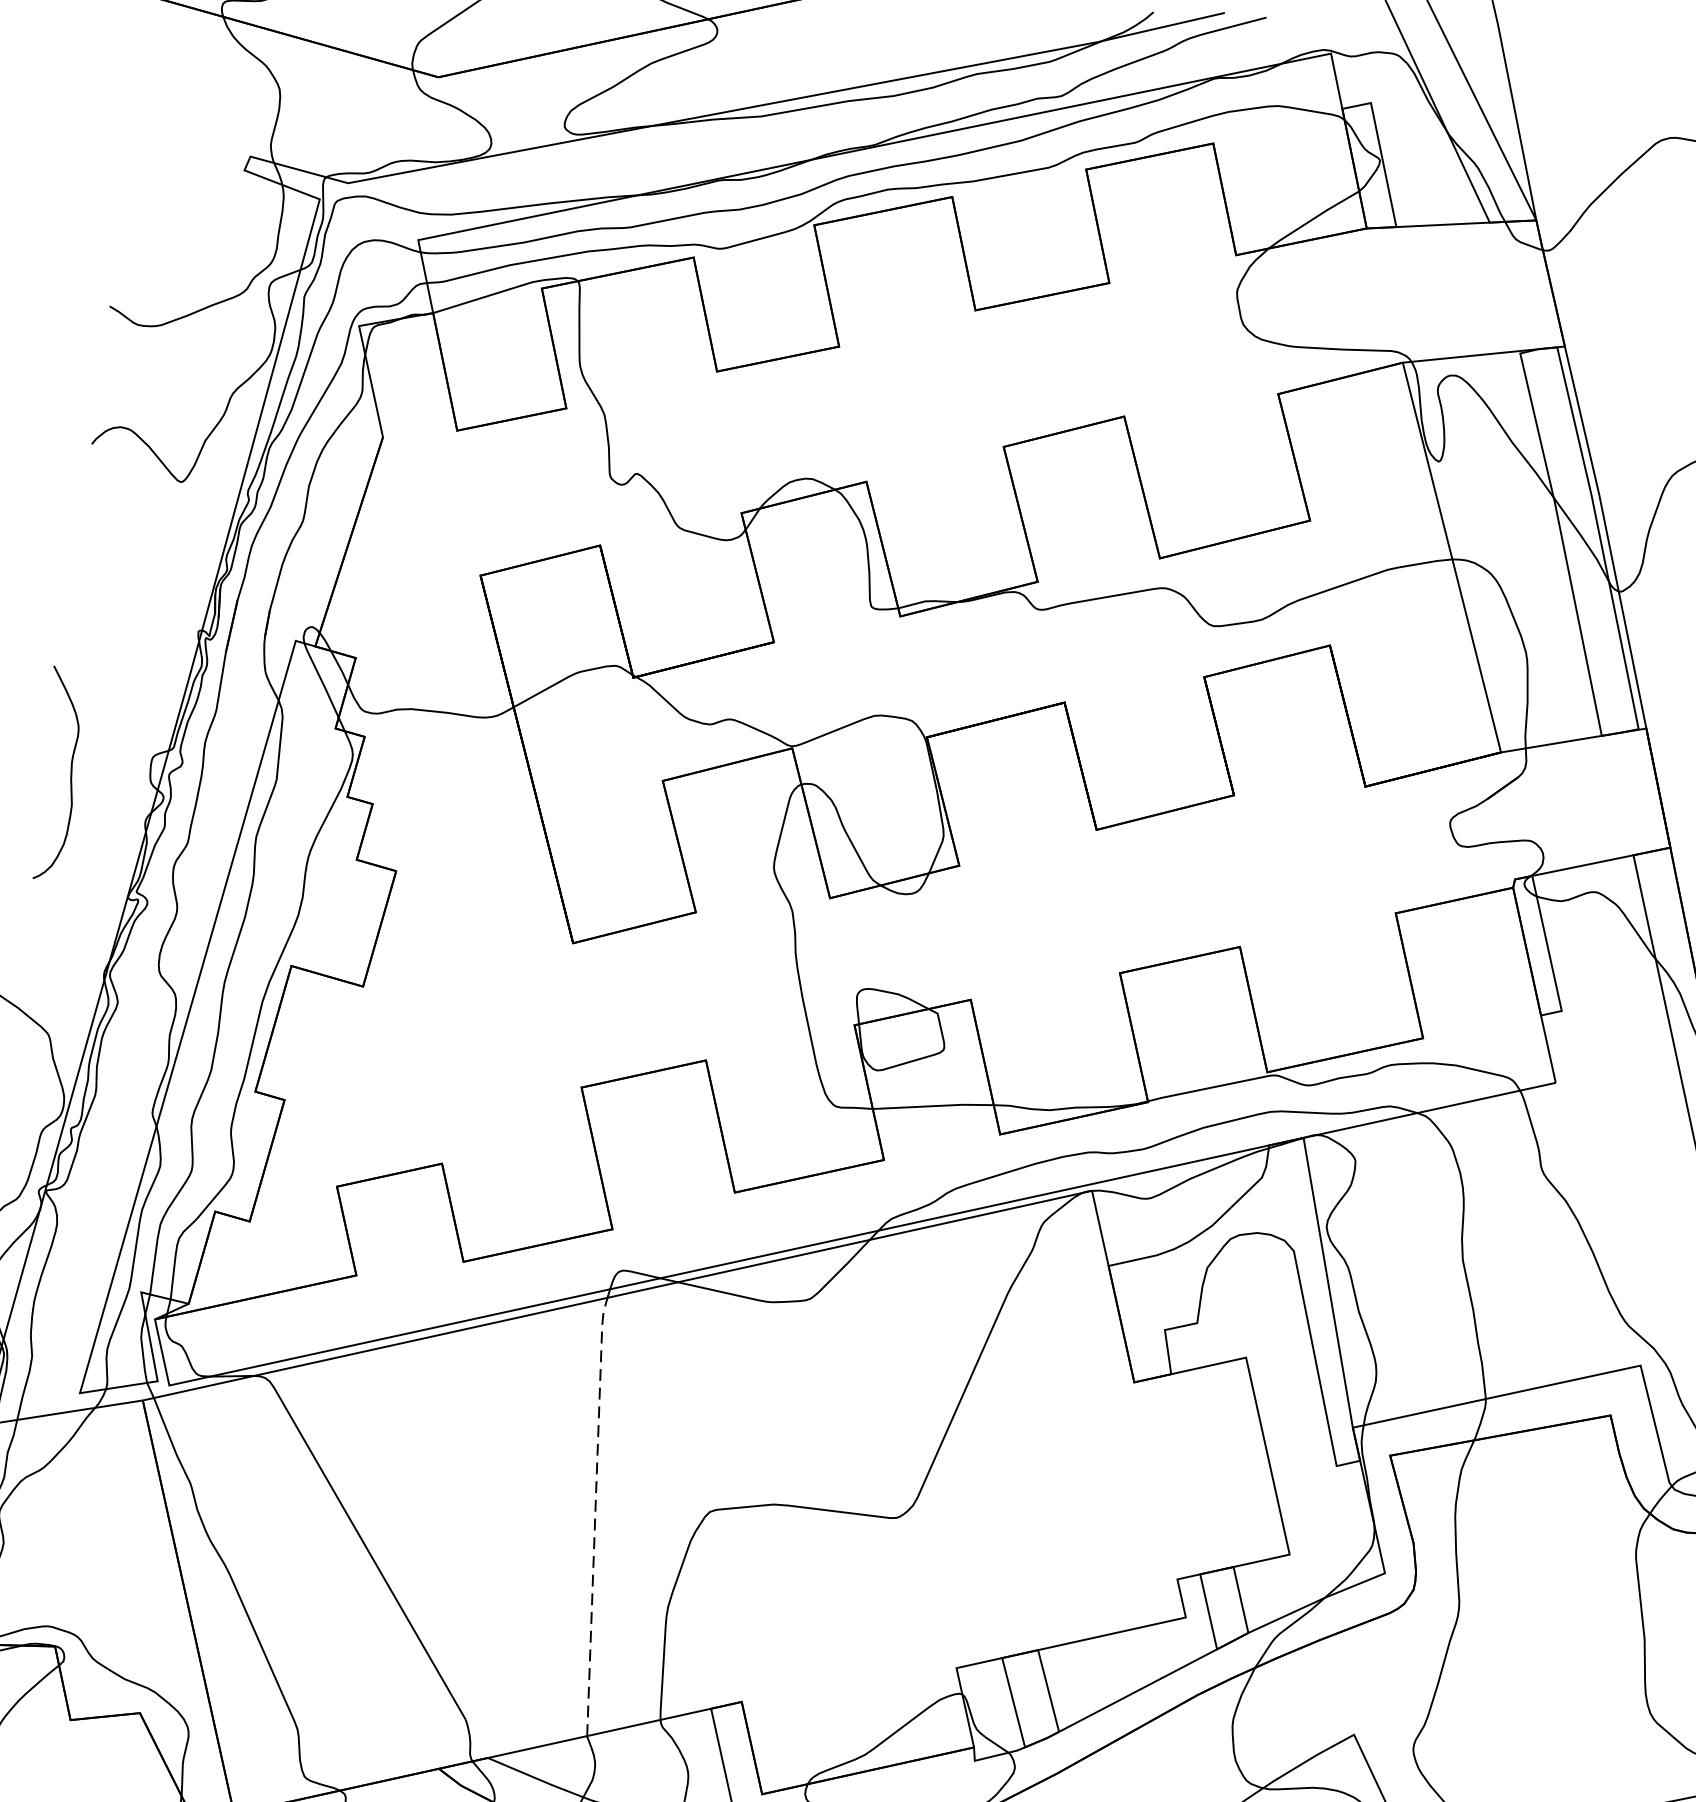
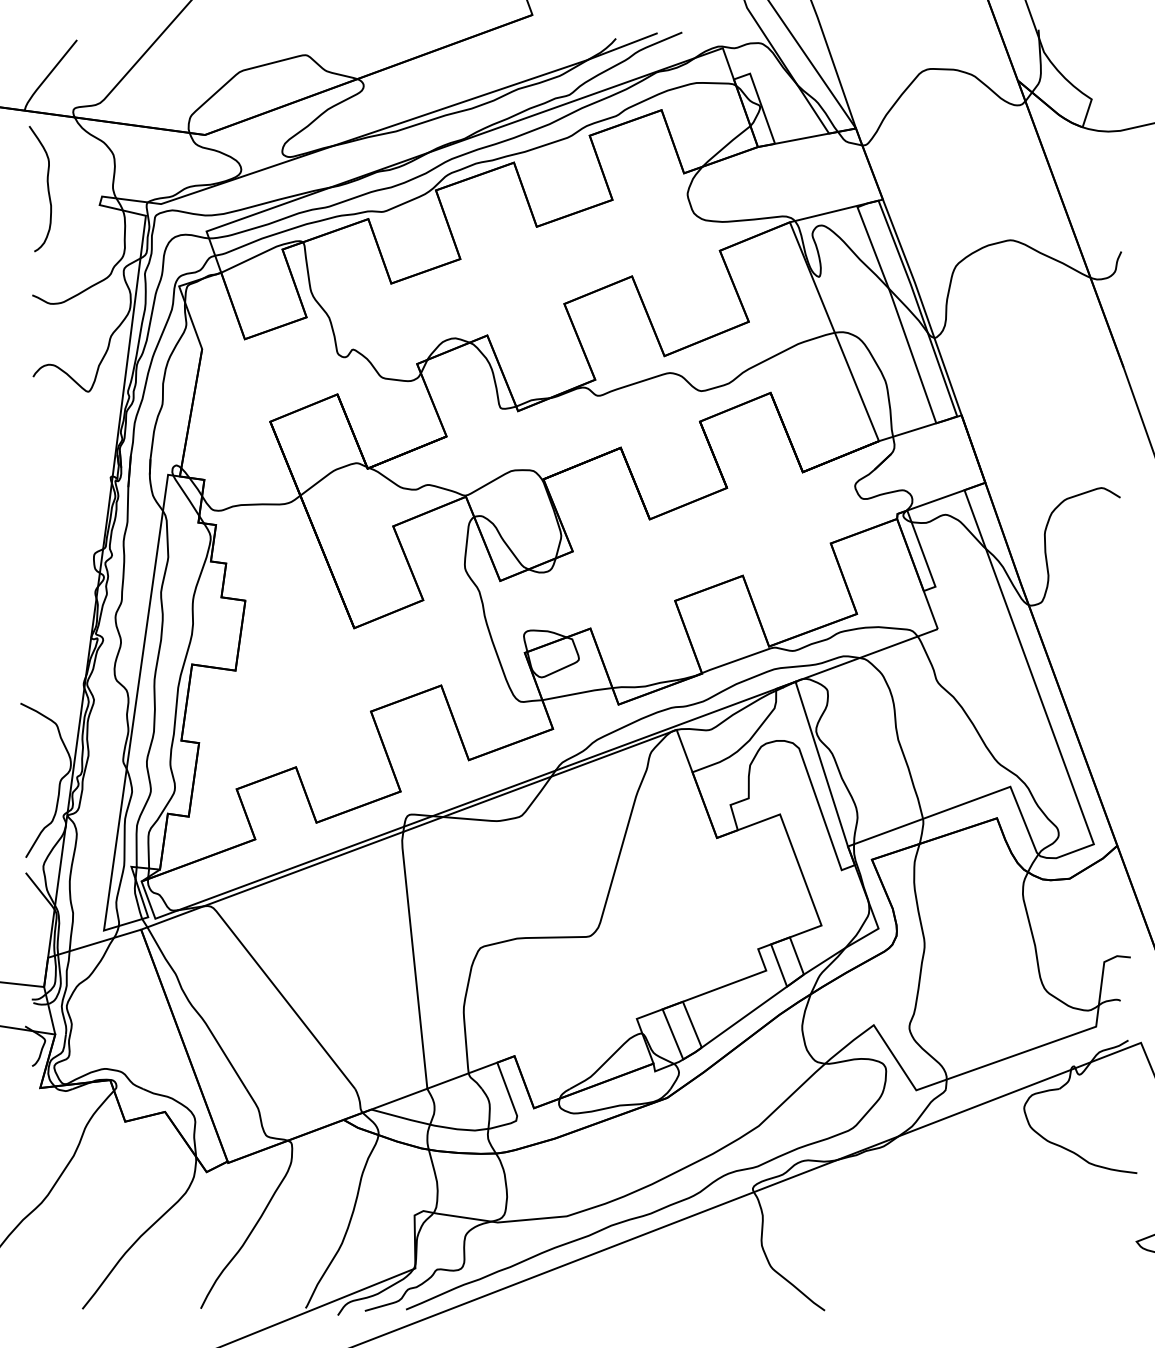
curve: (69, 776) -> (47, 189), moved
line: (594, 1513) -> (413, 958), dashed -> solid

